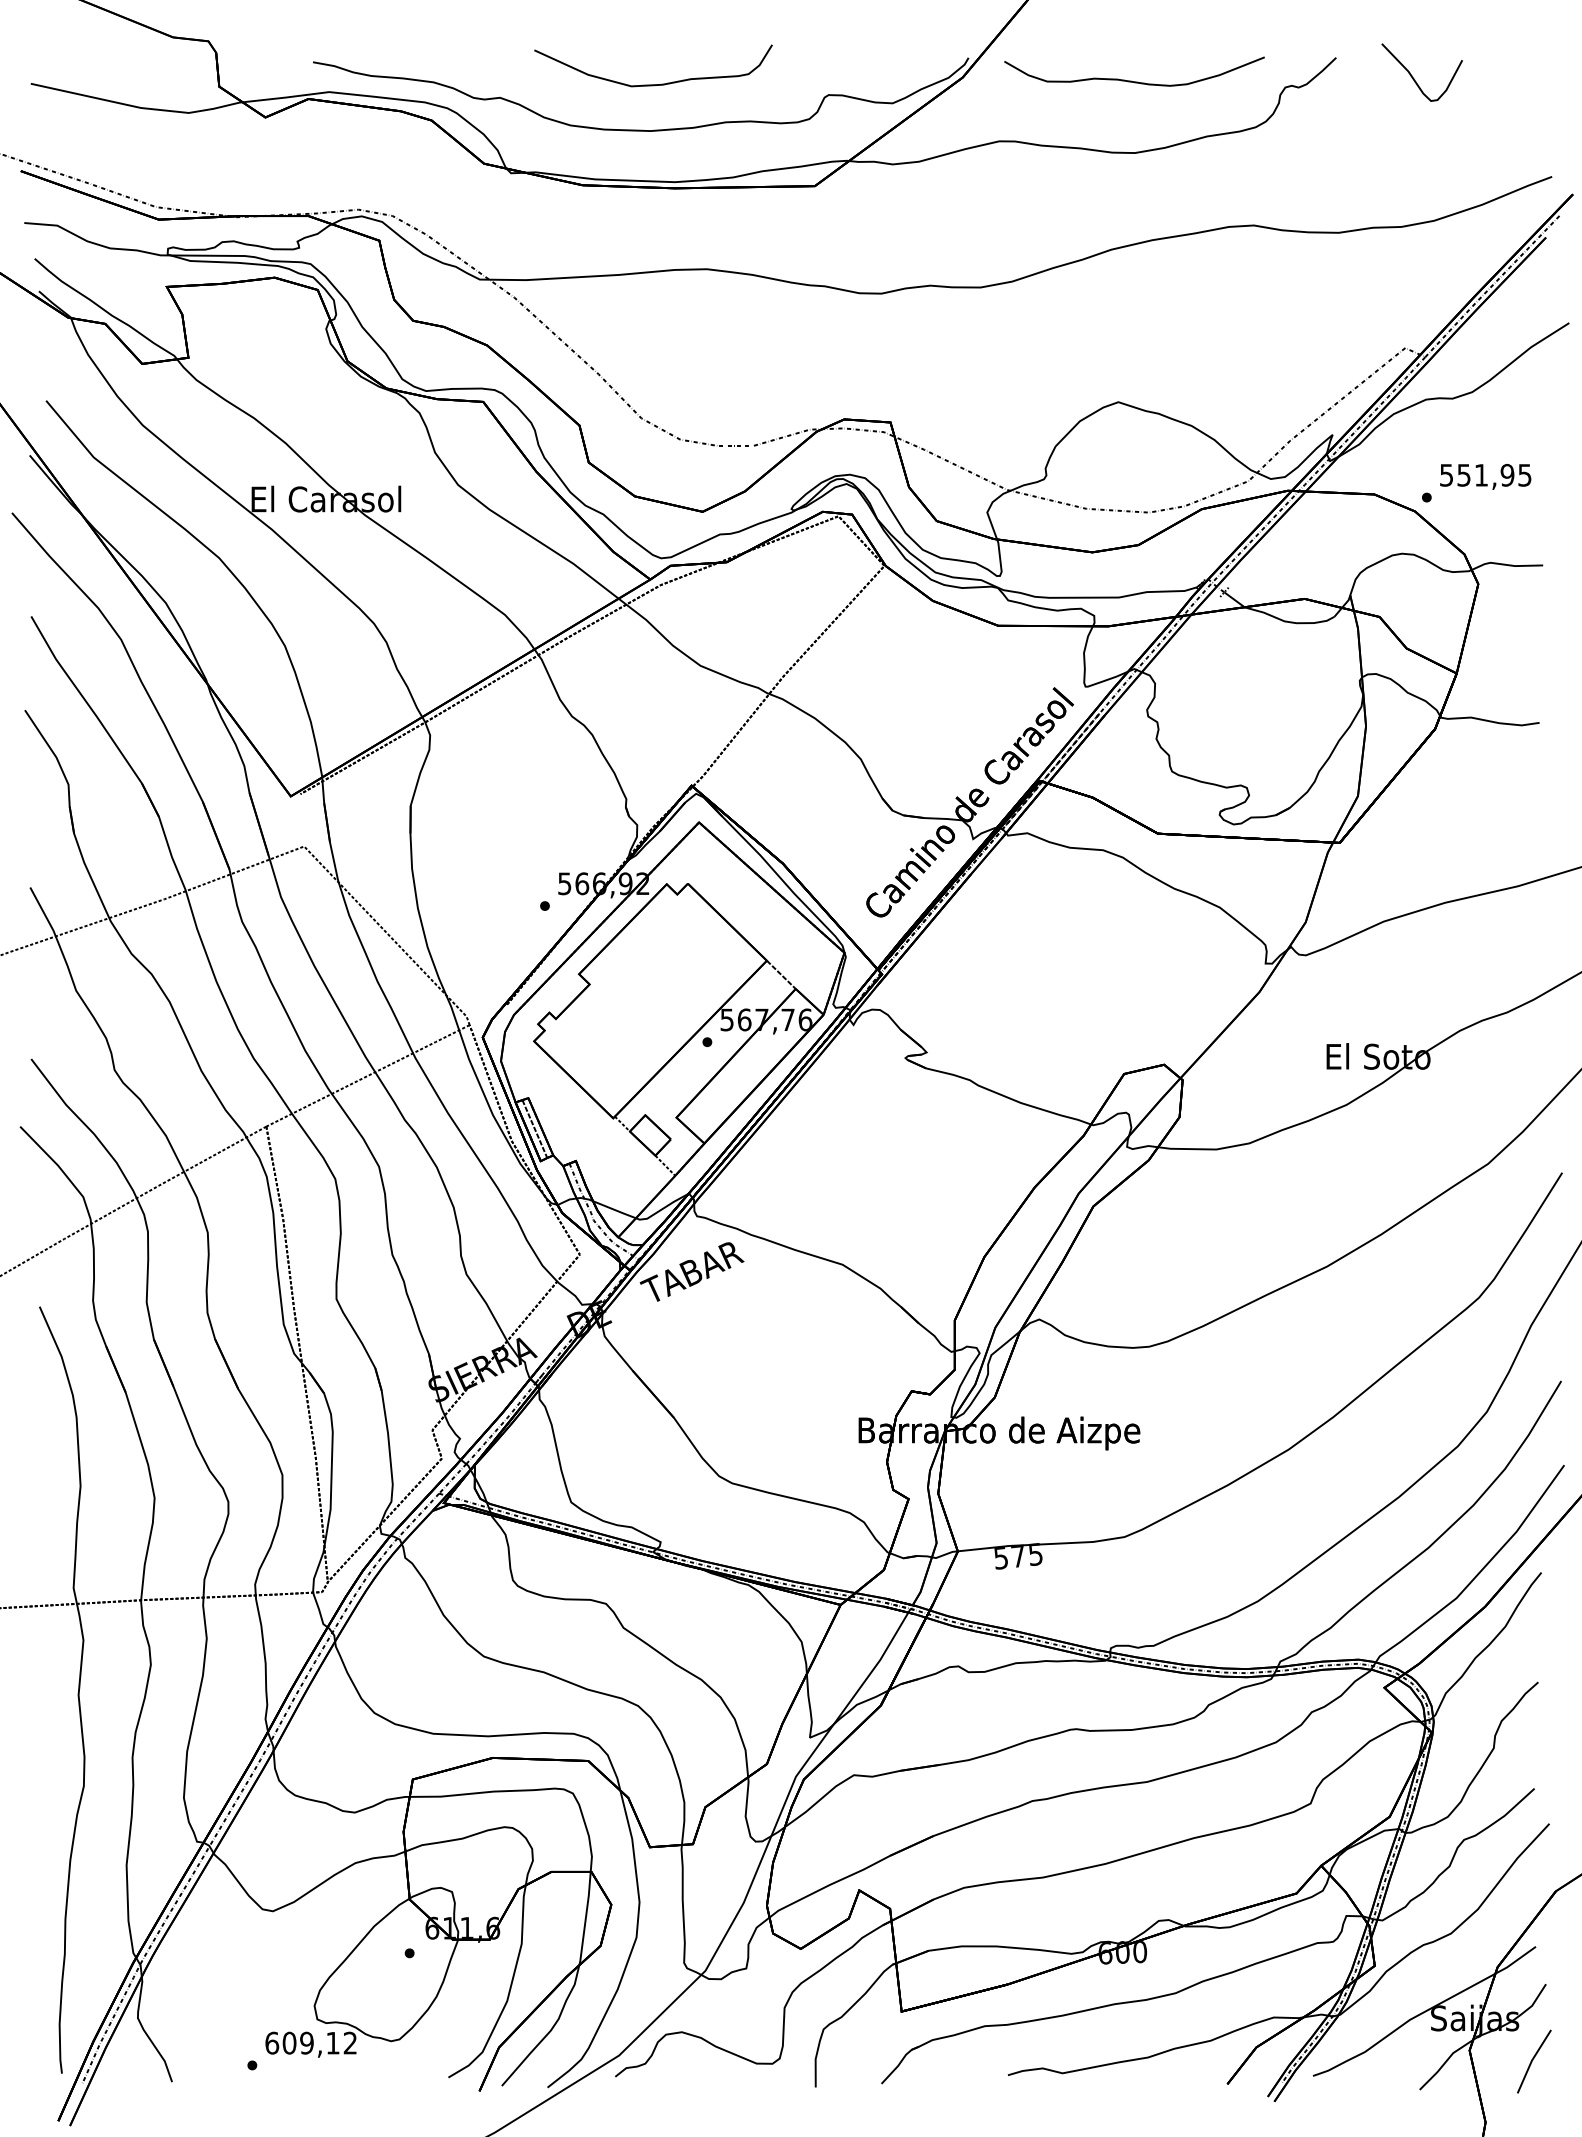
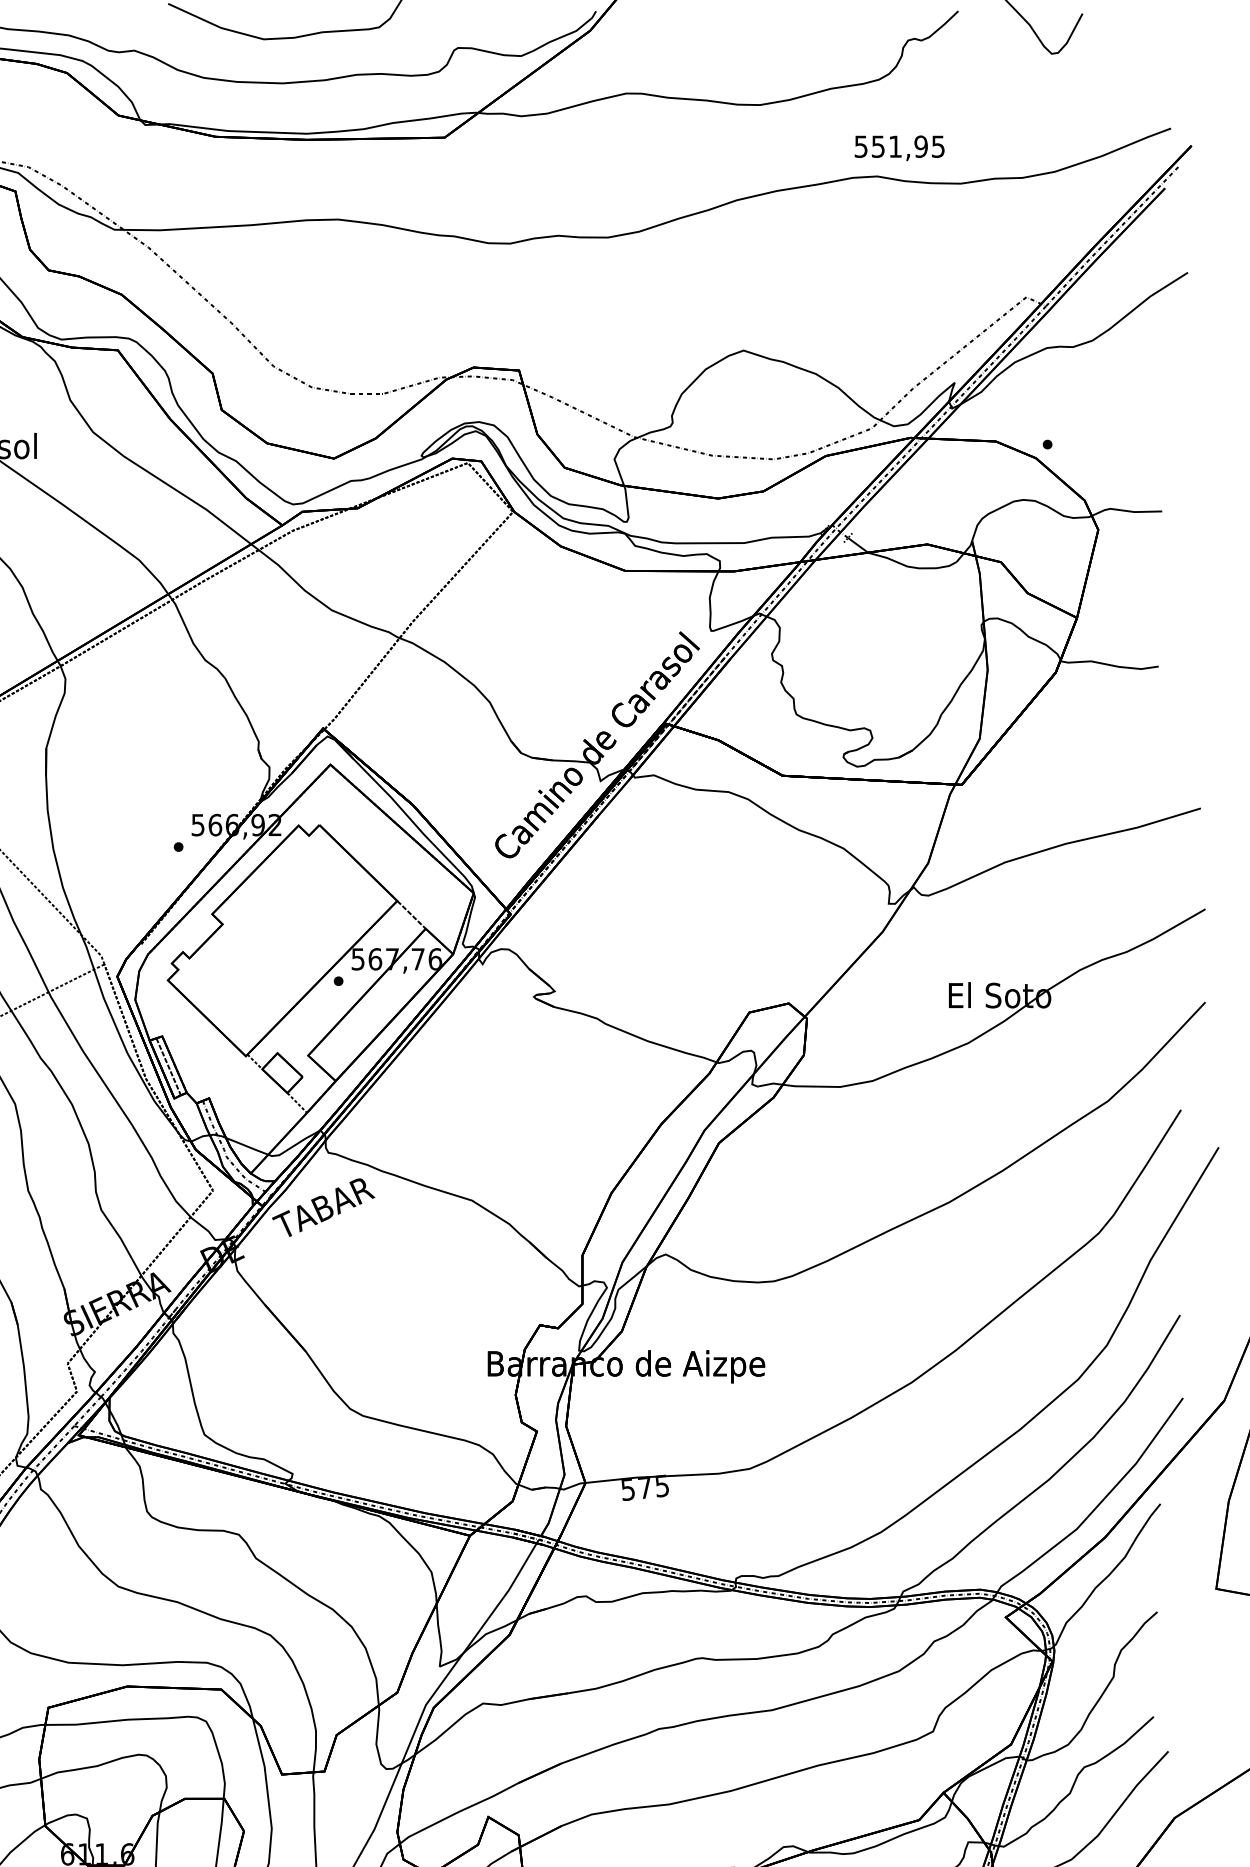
curve: (1131, 80) -> (756, 33), removed
text: (1485, 476) -> (899, 147), moved

